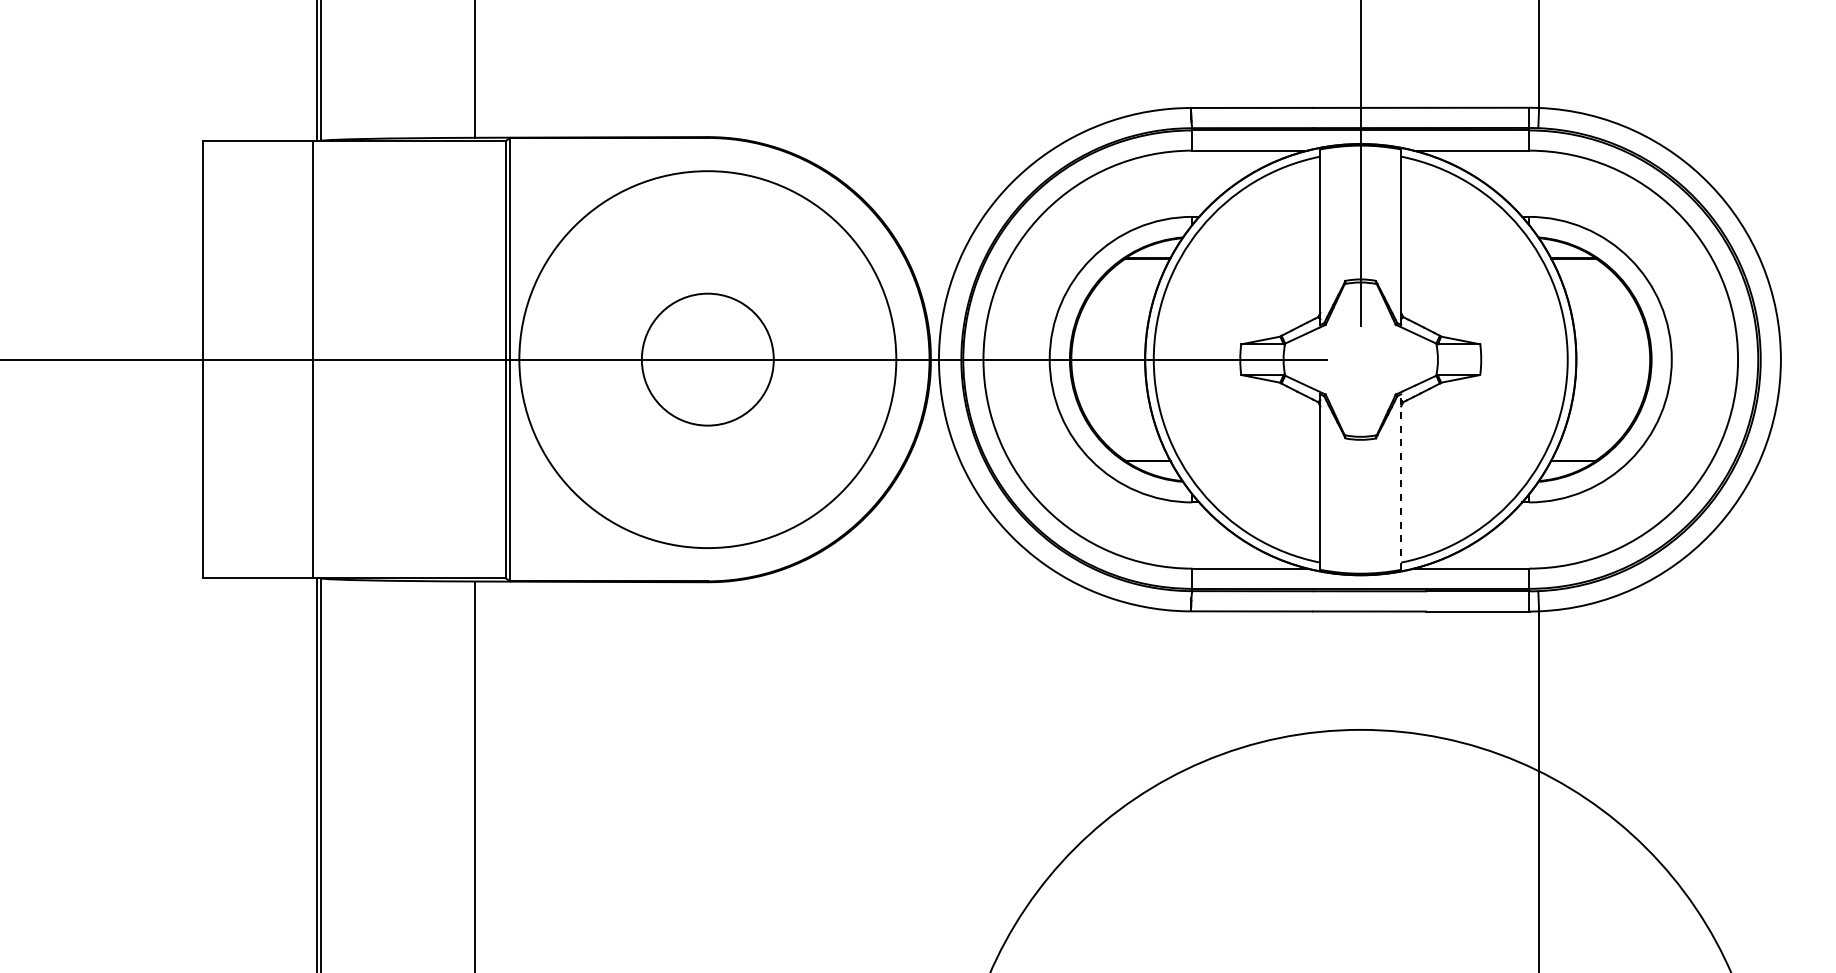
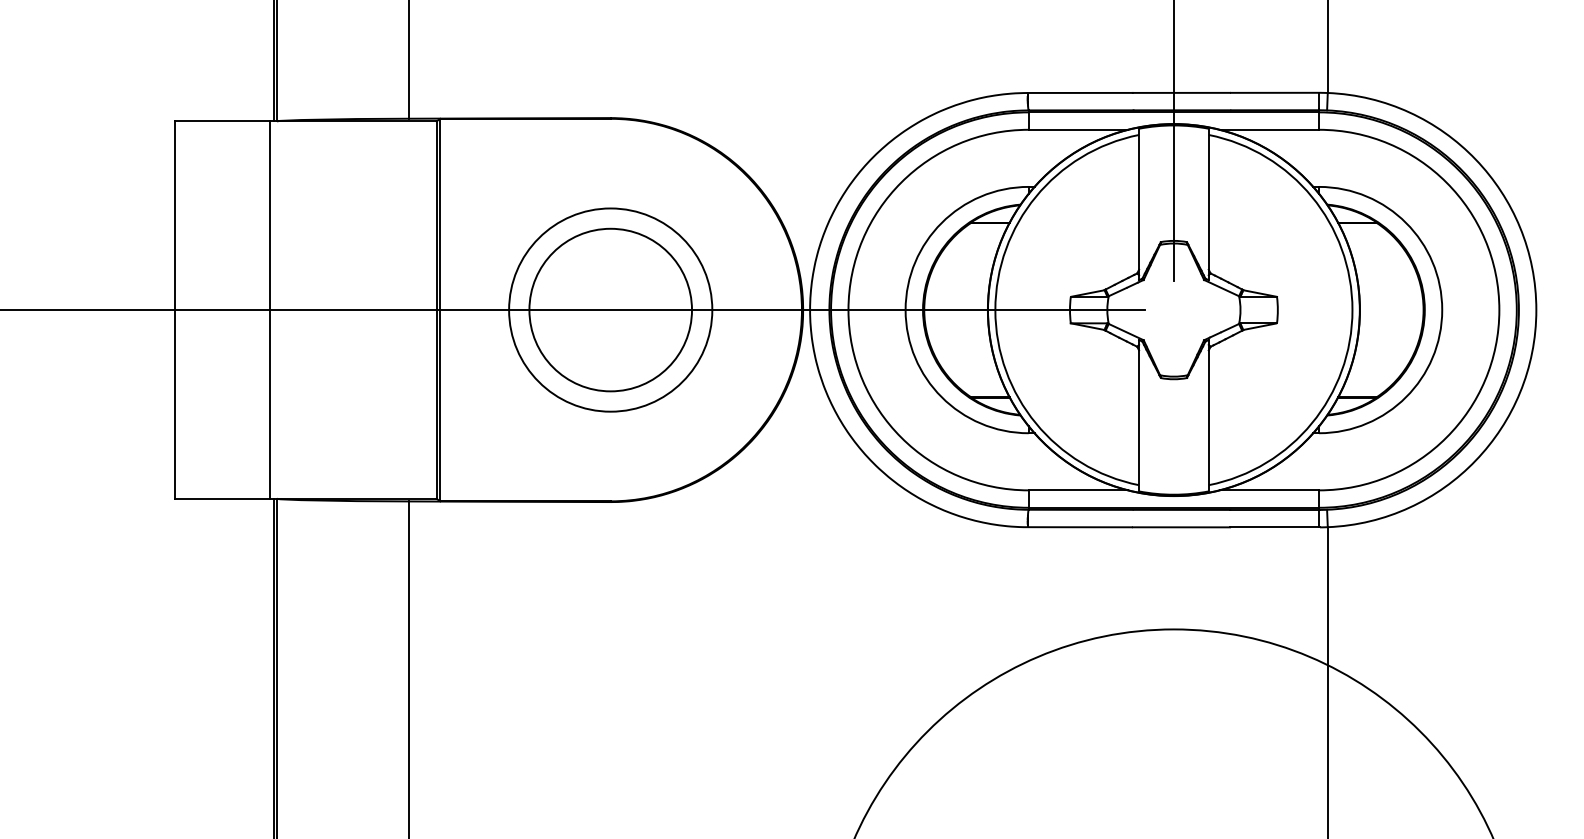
circle: (707, 359) -> (610, 309), size x0.62
circle: (707, 359) -> (610, 309), size x1.43
line: (1401, 482) -> (1209, 416), dashed -> solid

